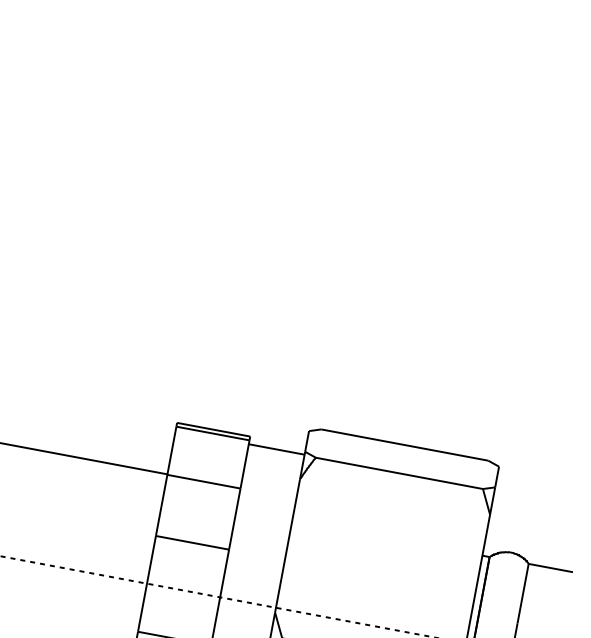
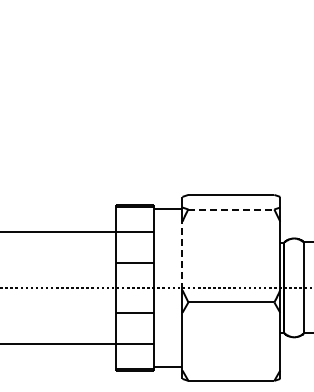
line: (399, 473) -> (231, 209), solid -> dashed
line: (287, 544) -> (182, 255), solid -> dashed

